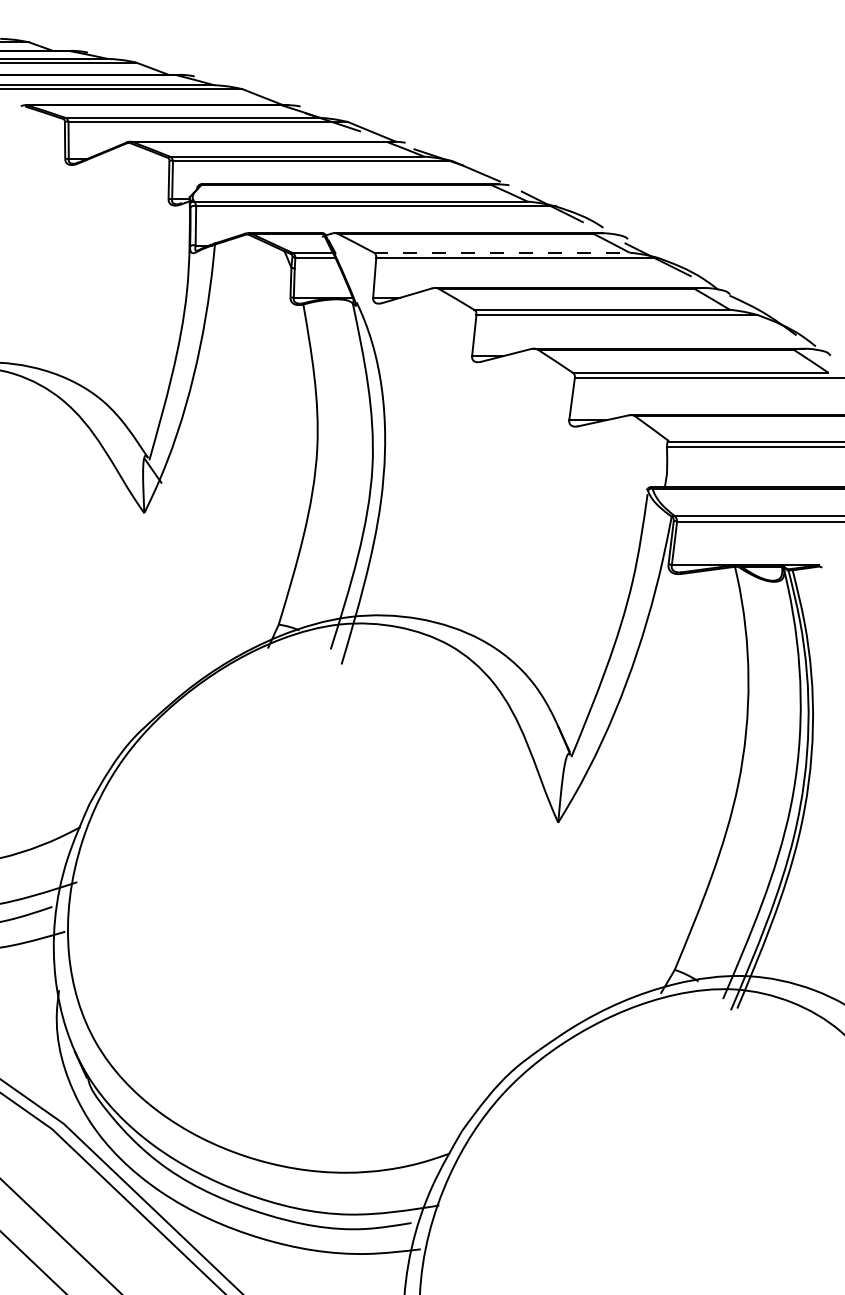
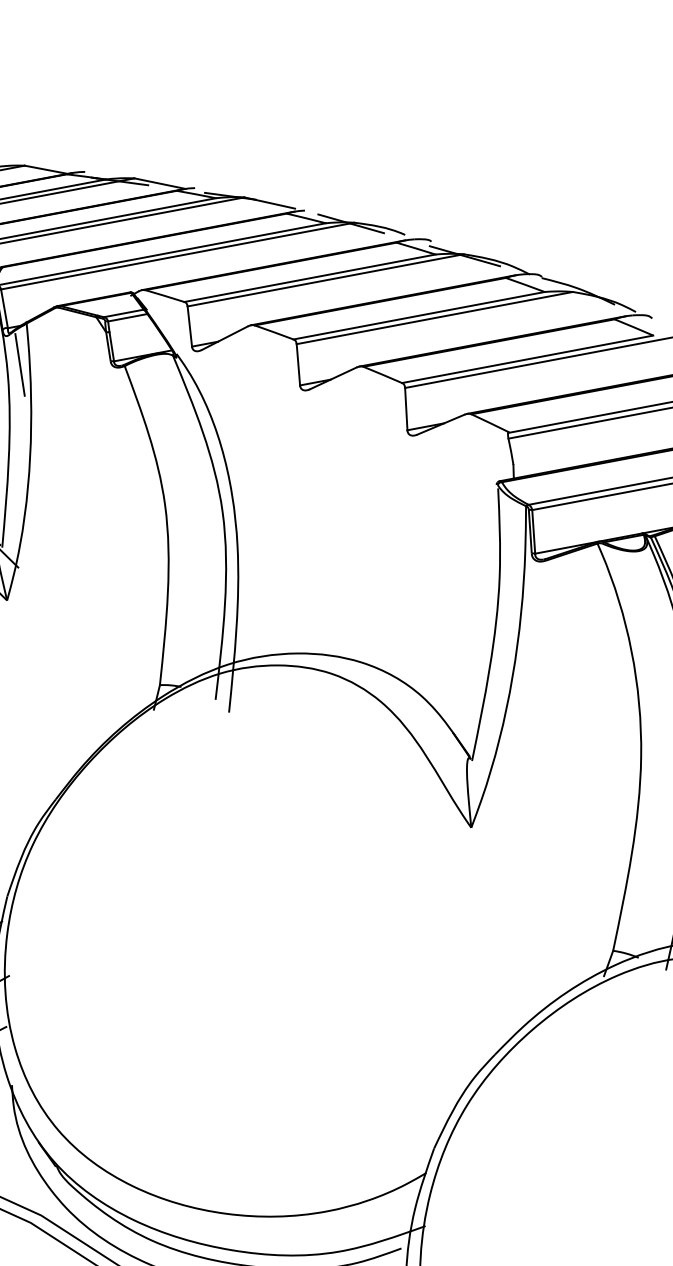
line: (501, 252) -> (309, 278), dashed -> solid
line: (200, 283) -> (19, 364), added

